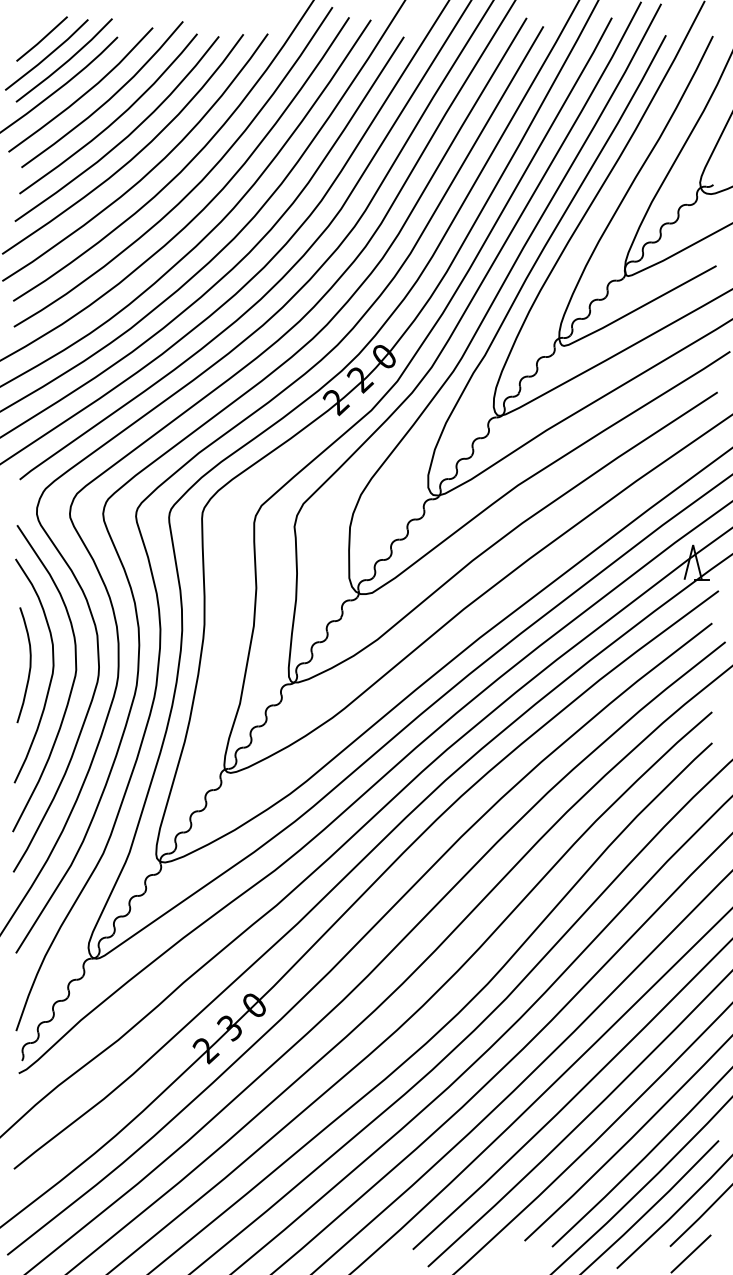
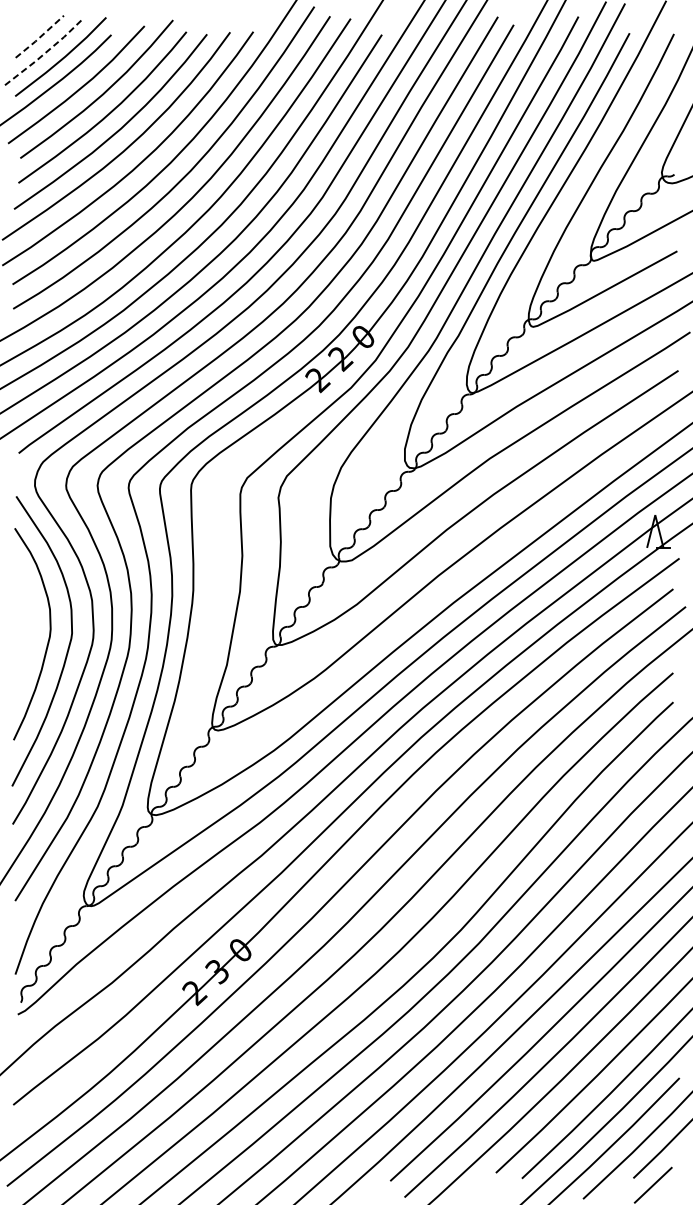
line: (41, 40) -> (39, 38), solid -> dashed
line: (48, 55) -> (45, 52), solid -> dashed
curve: (29, 665) -> (27, 628), removed

